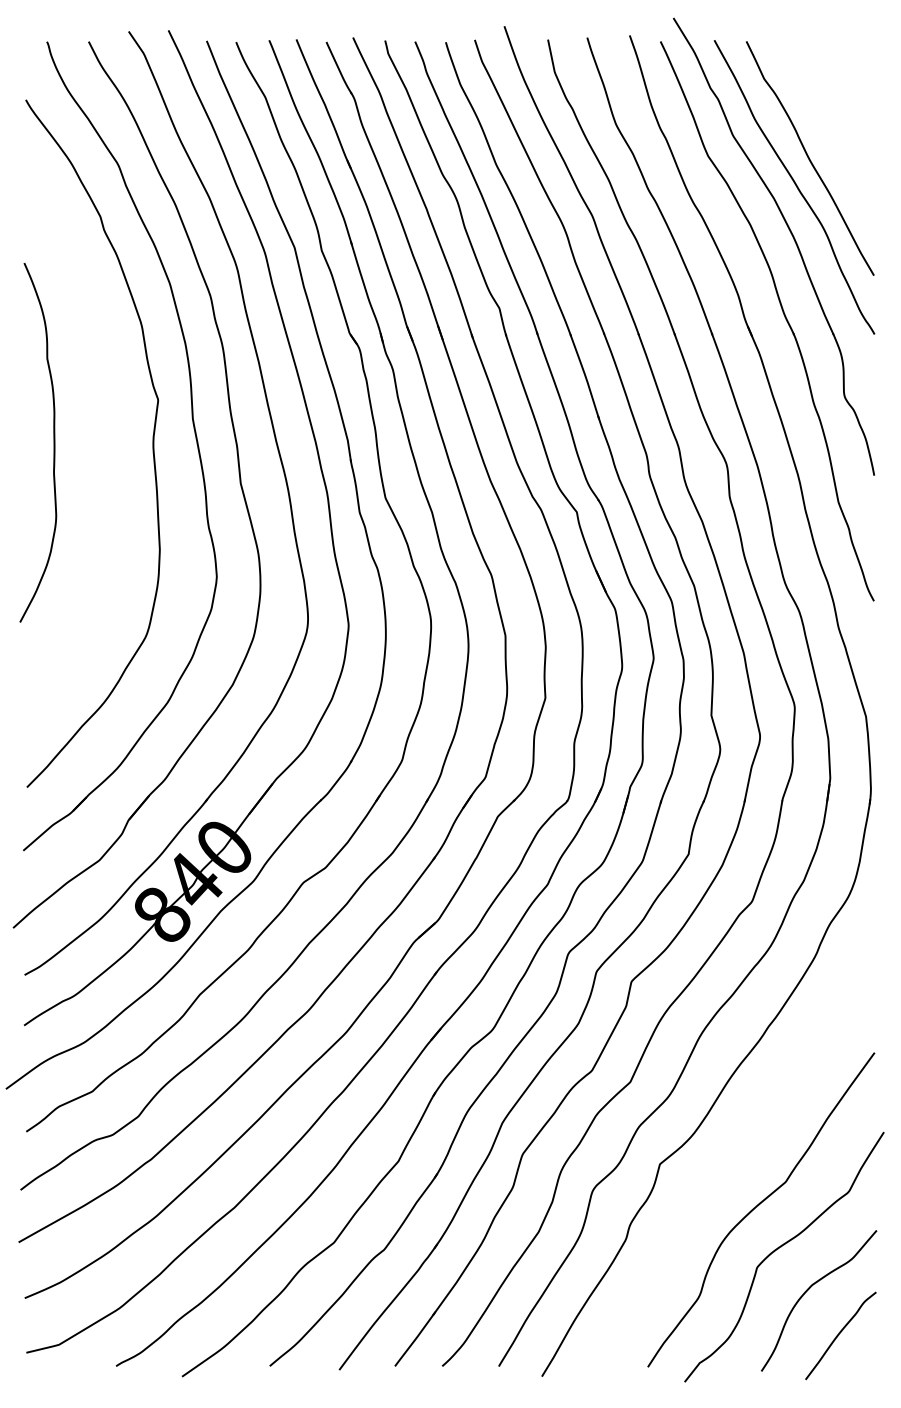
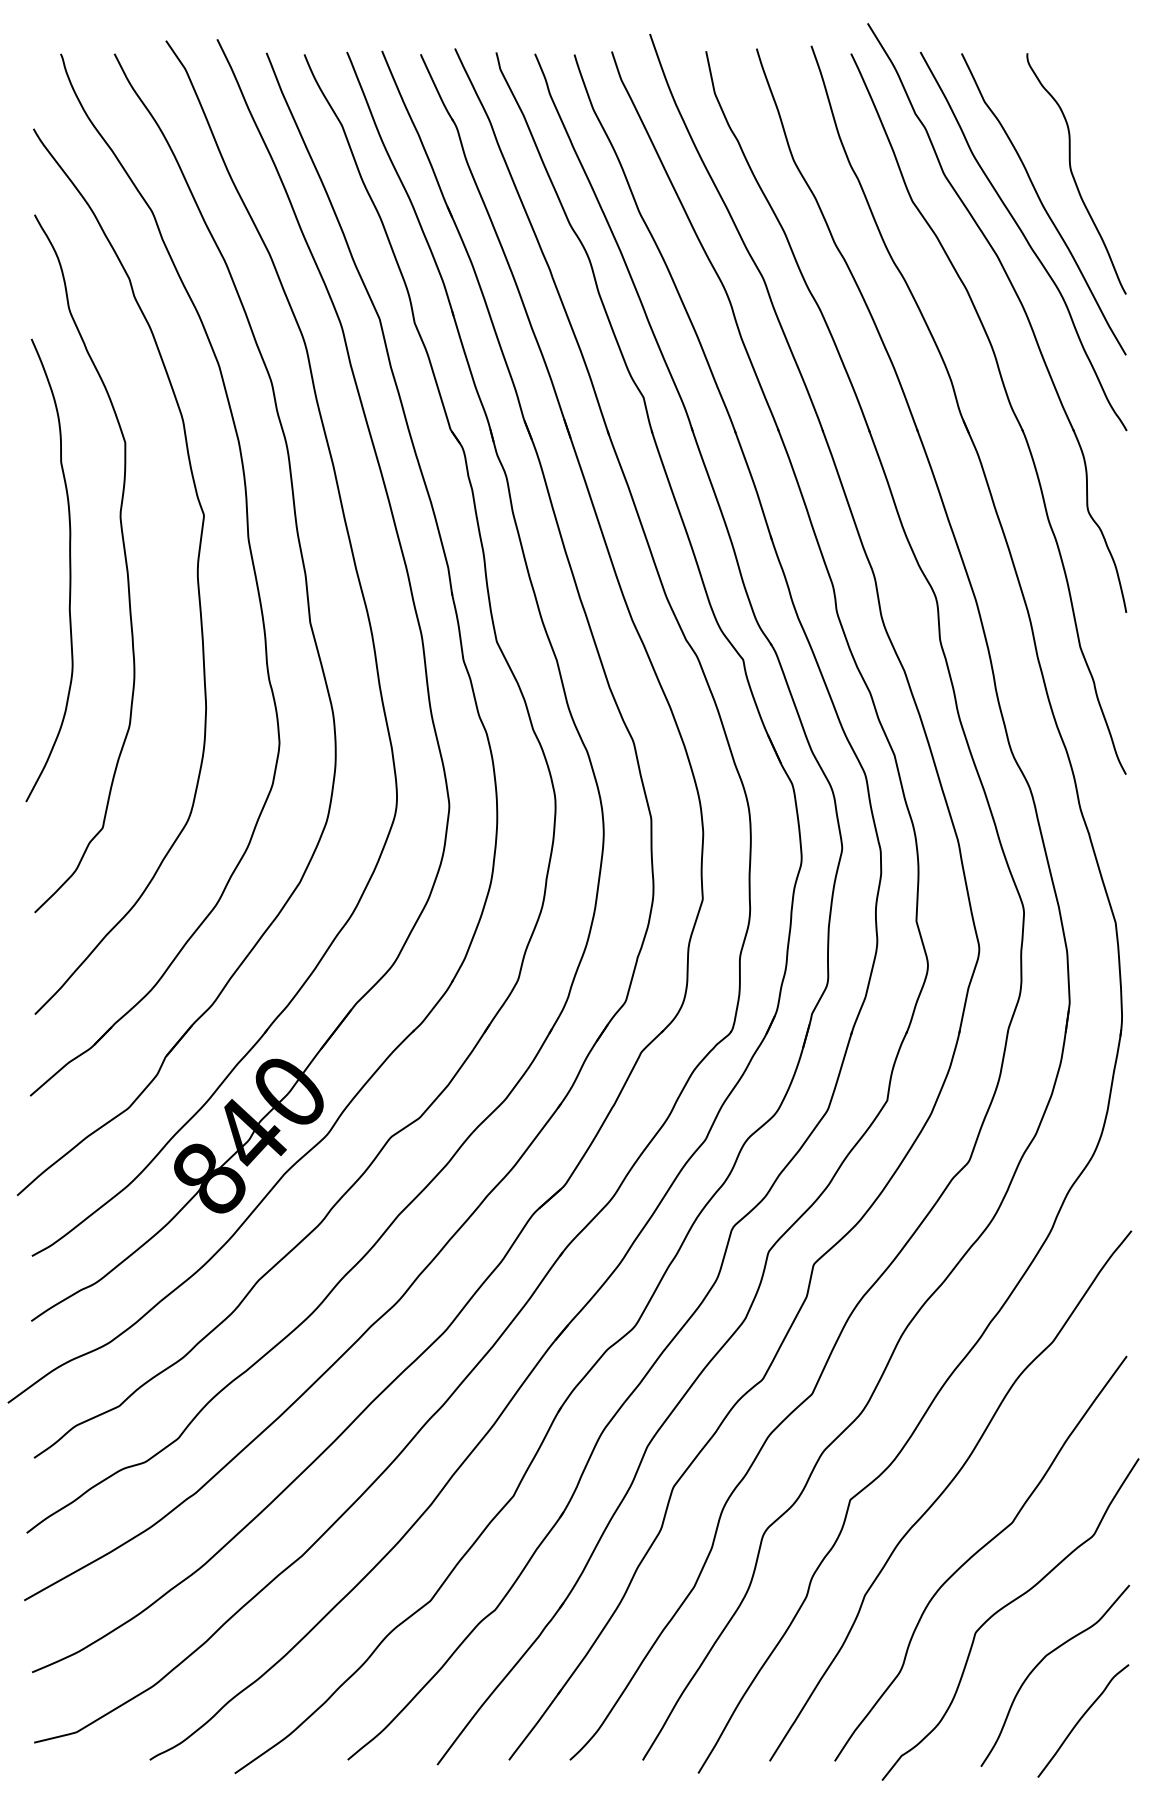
curve: (833, 135) -> (1073, 174), added
curve: (96, 435) -> (124, 561), added
curve: (732, 1159) -> (943, 1493), added

